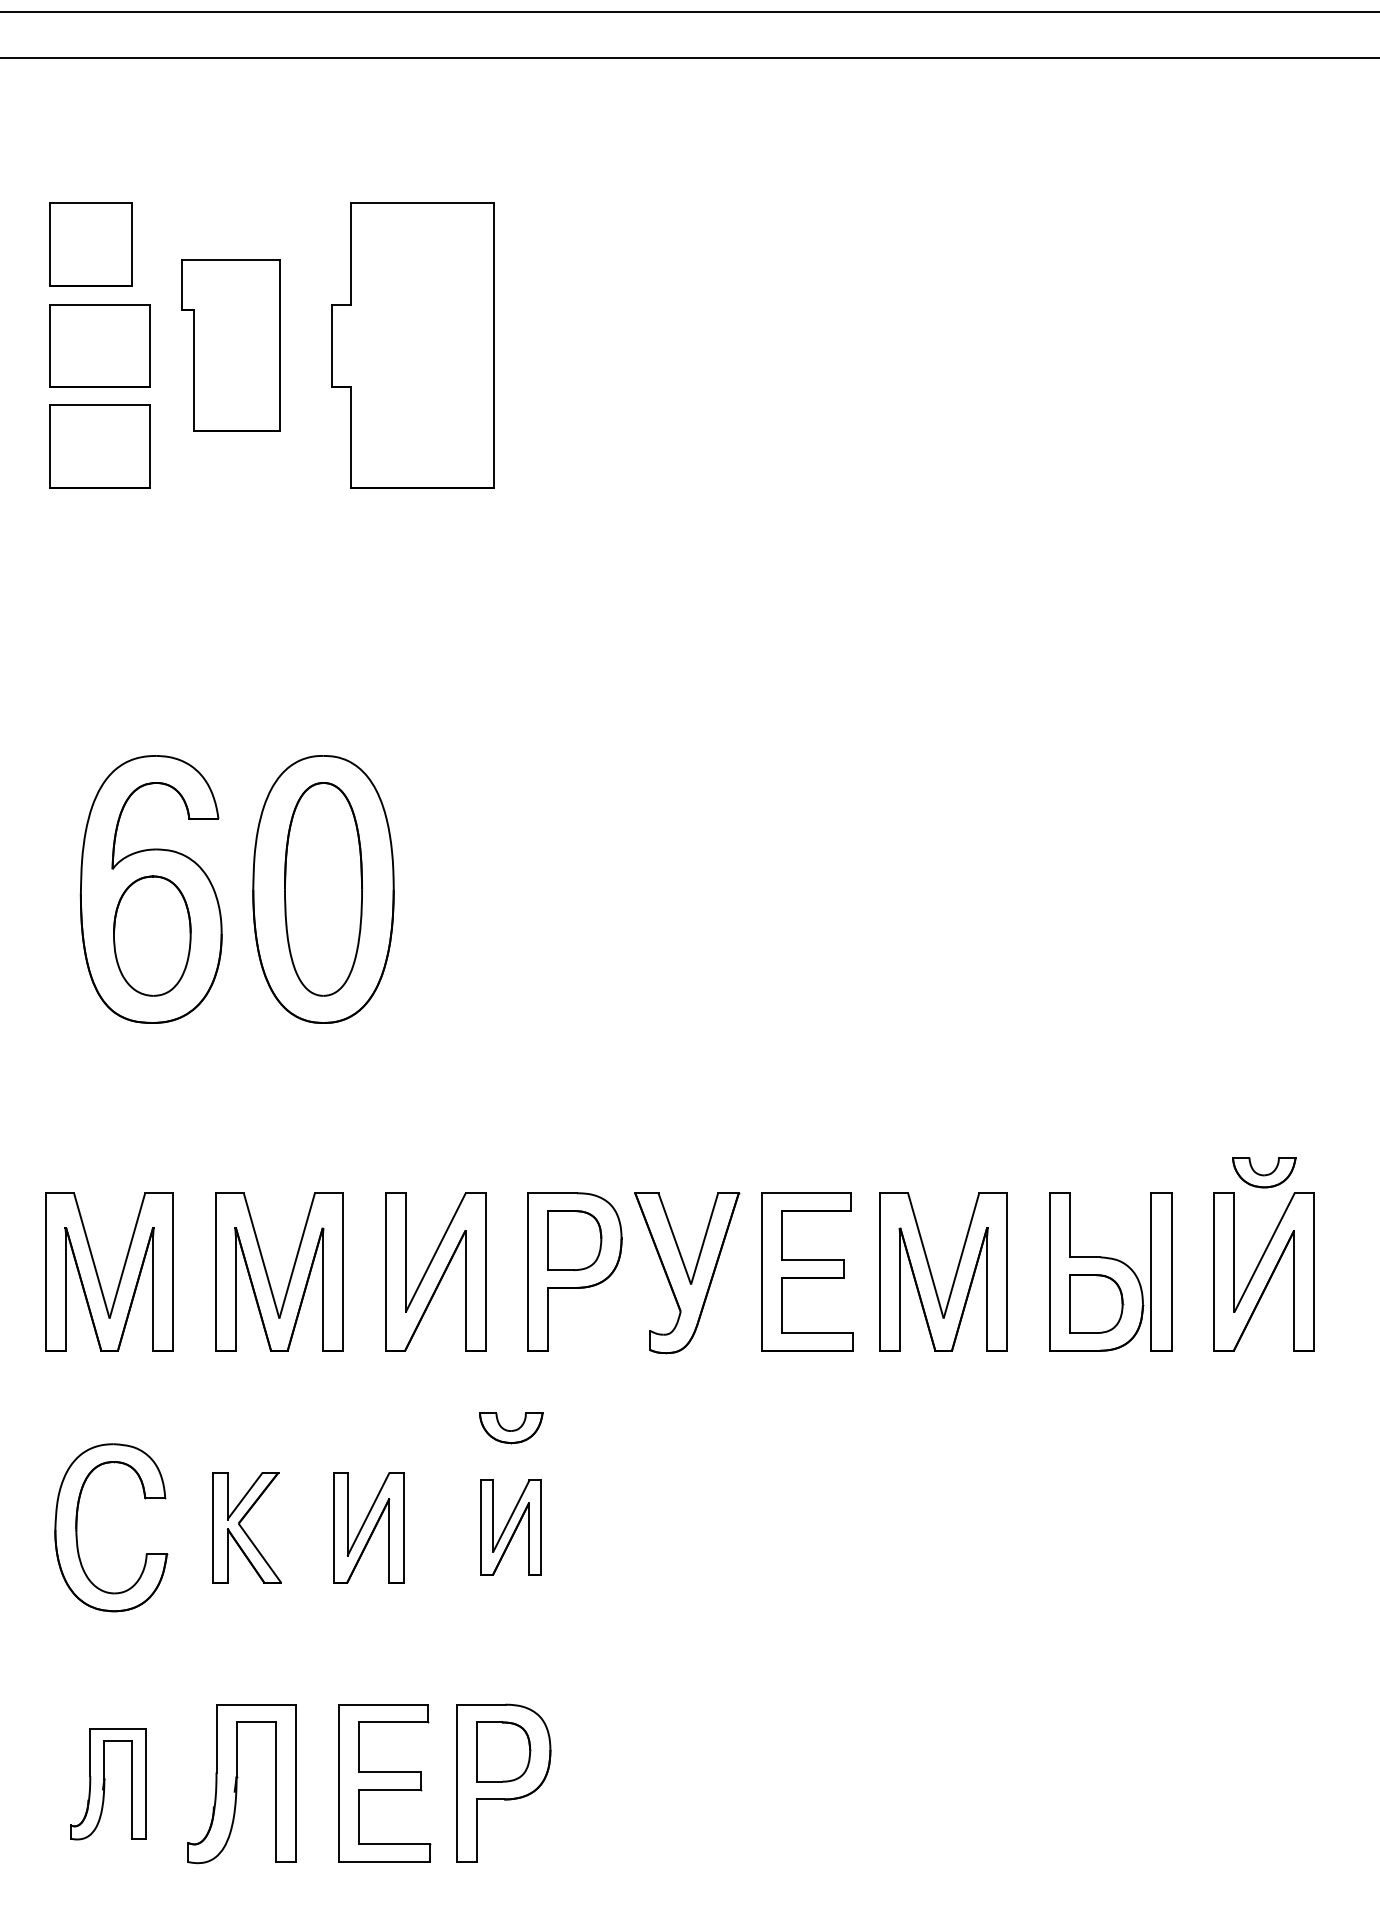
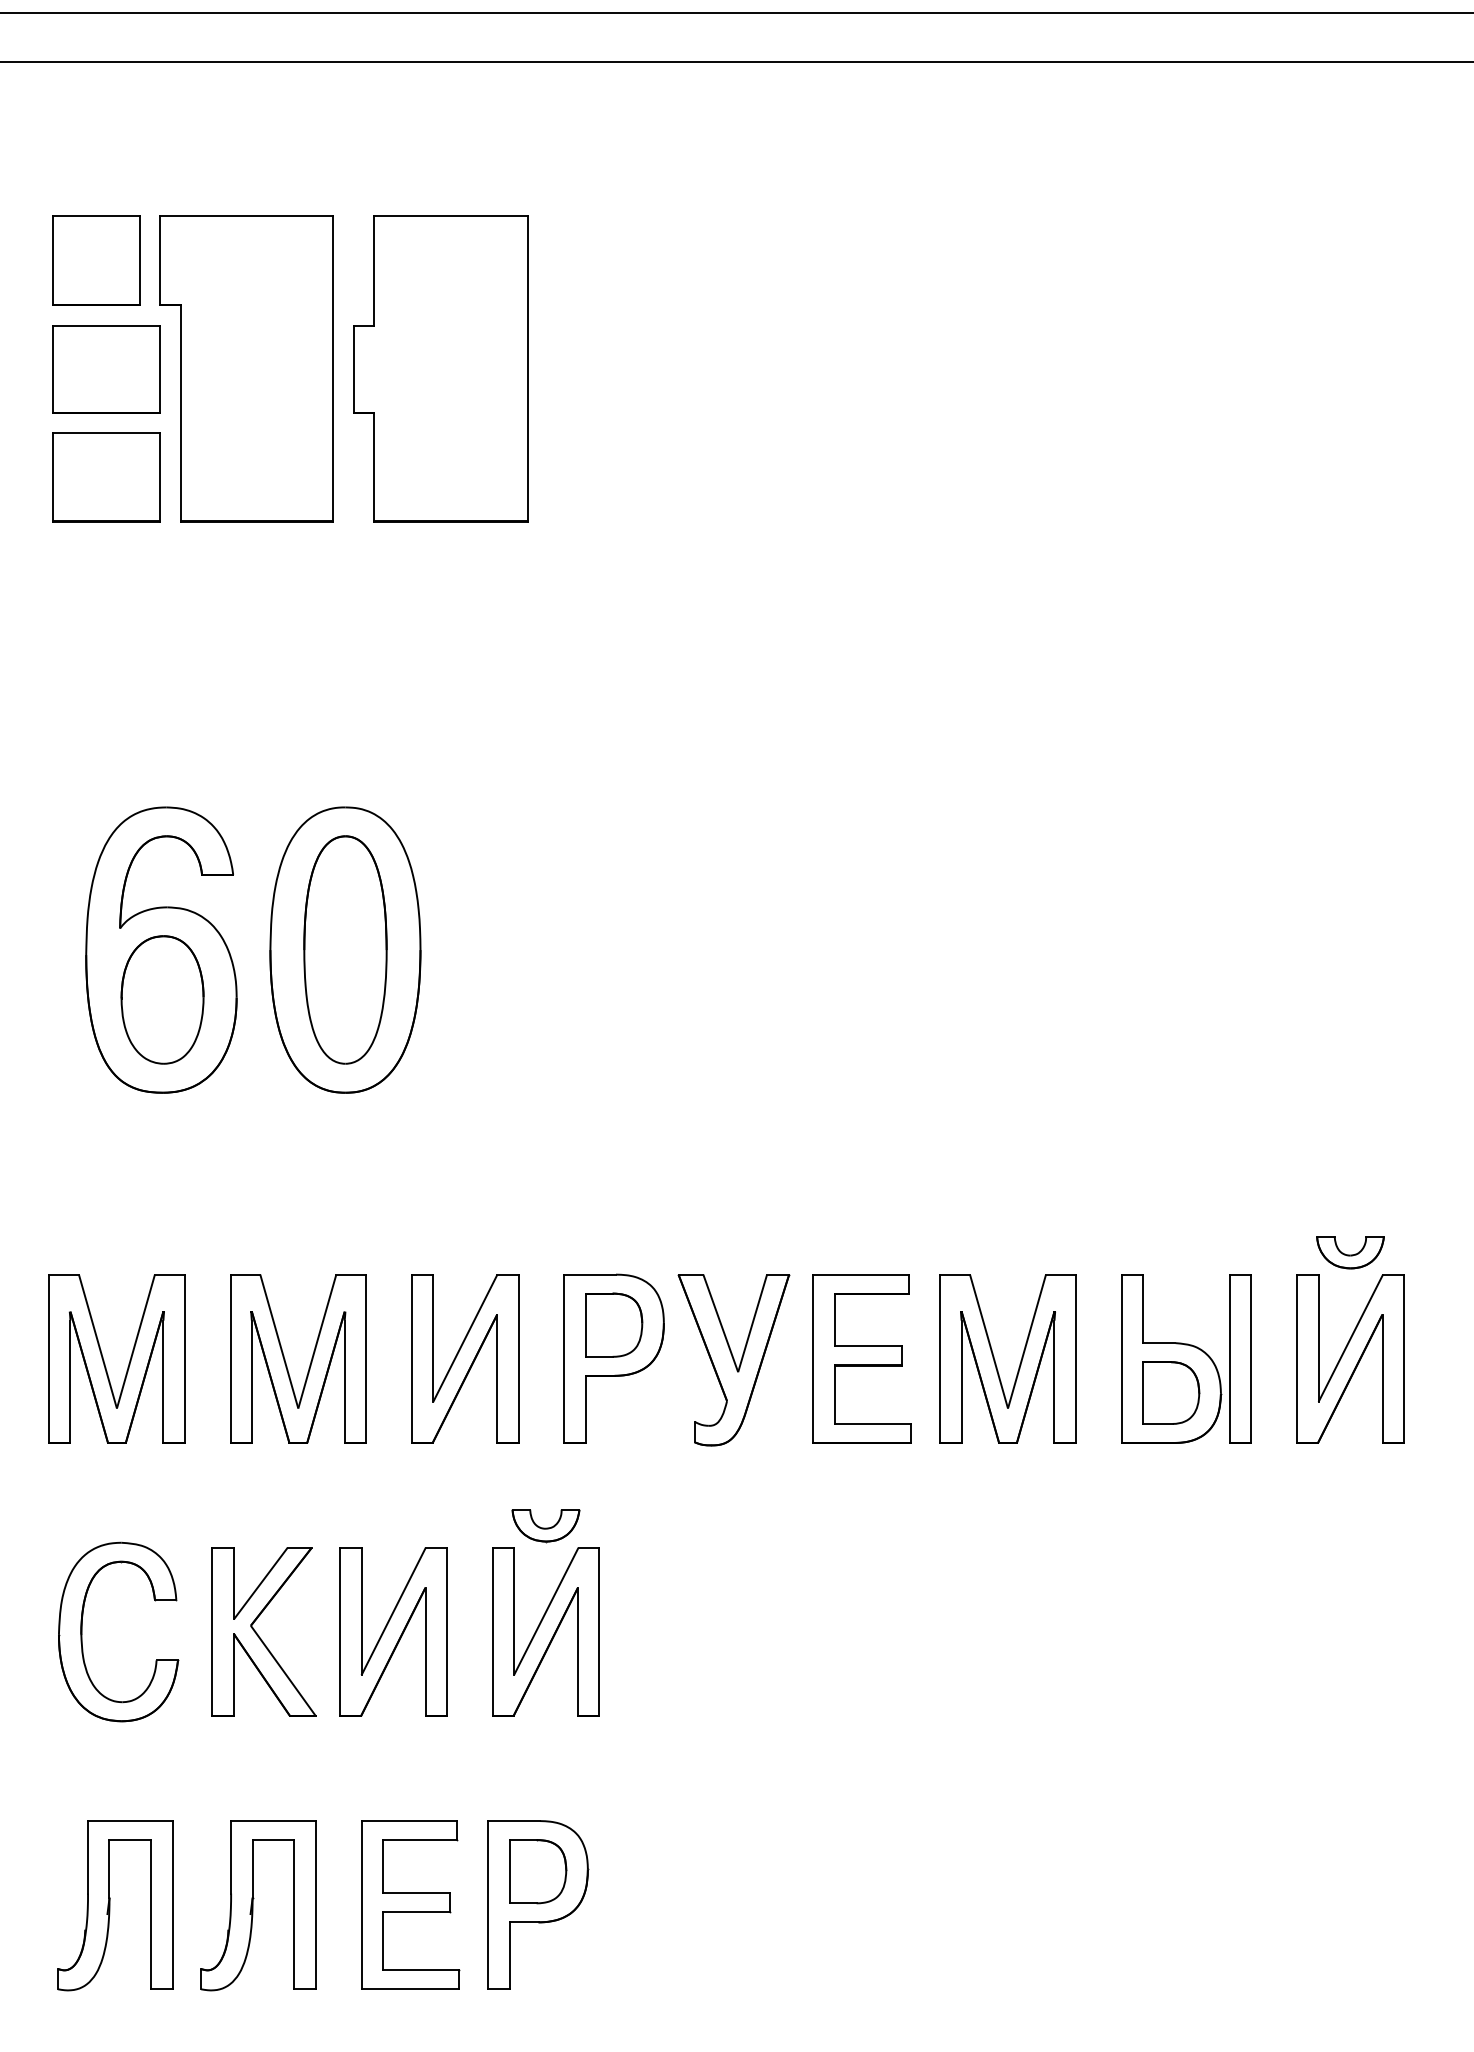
part: (230, 345) -> (246, 368), size x1.67
part: (246, 1527) -> (263, 1631), size x1.43
part: (368, 1527) -> (393, 1631), size x1.43
part: (510, 1527) -> (545, 1631), size x1.67
part: (108, 1783) -> (115, 1905), size x1.43

